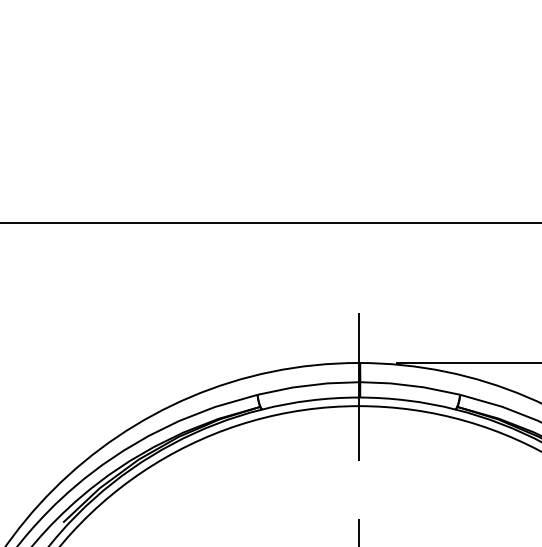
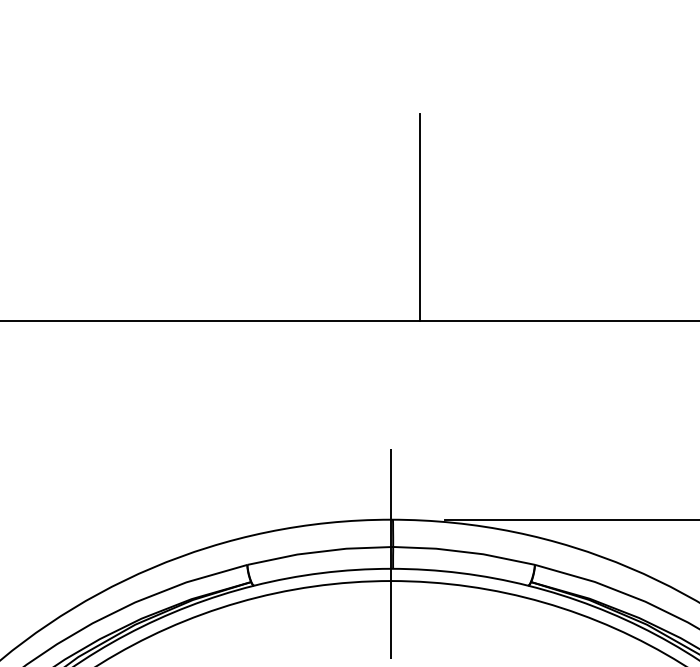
line: (379, 150) -> (420, 217), added

